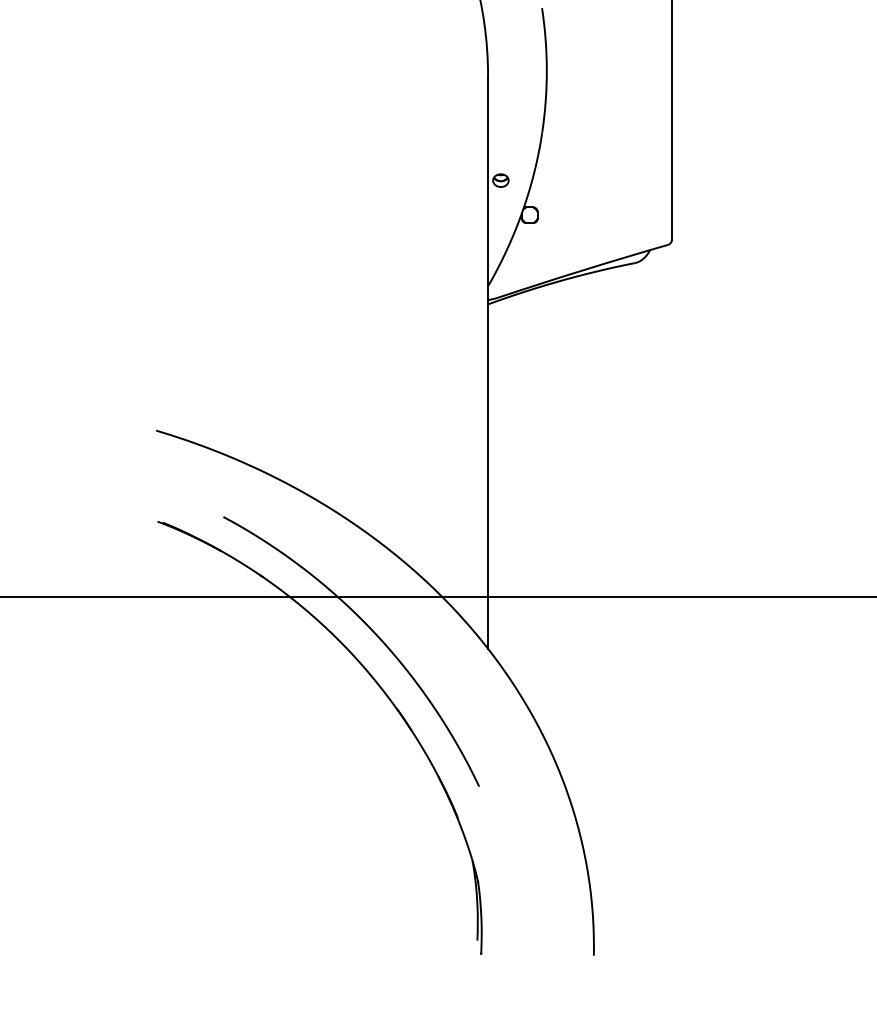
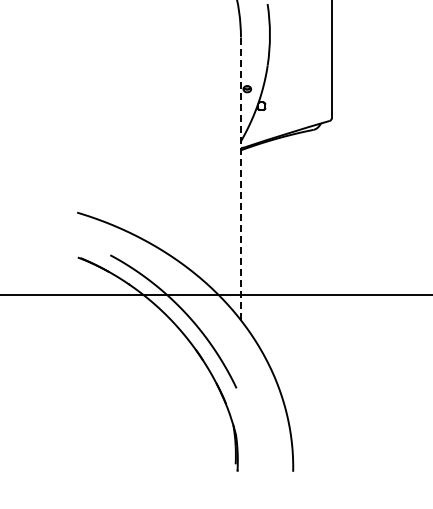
line: (487, 361) -> (240, 178), solid -> dashed

